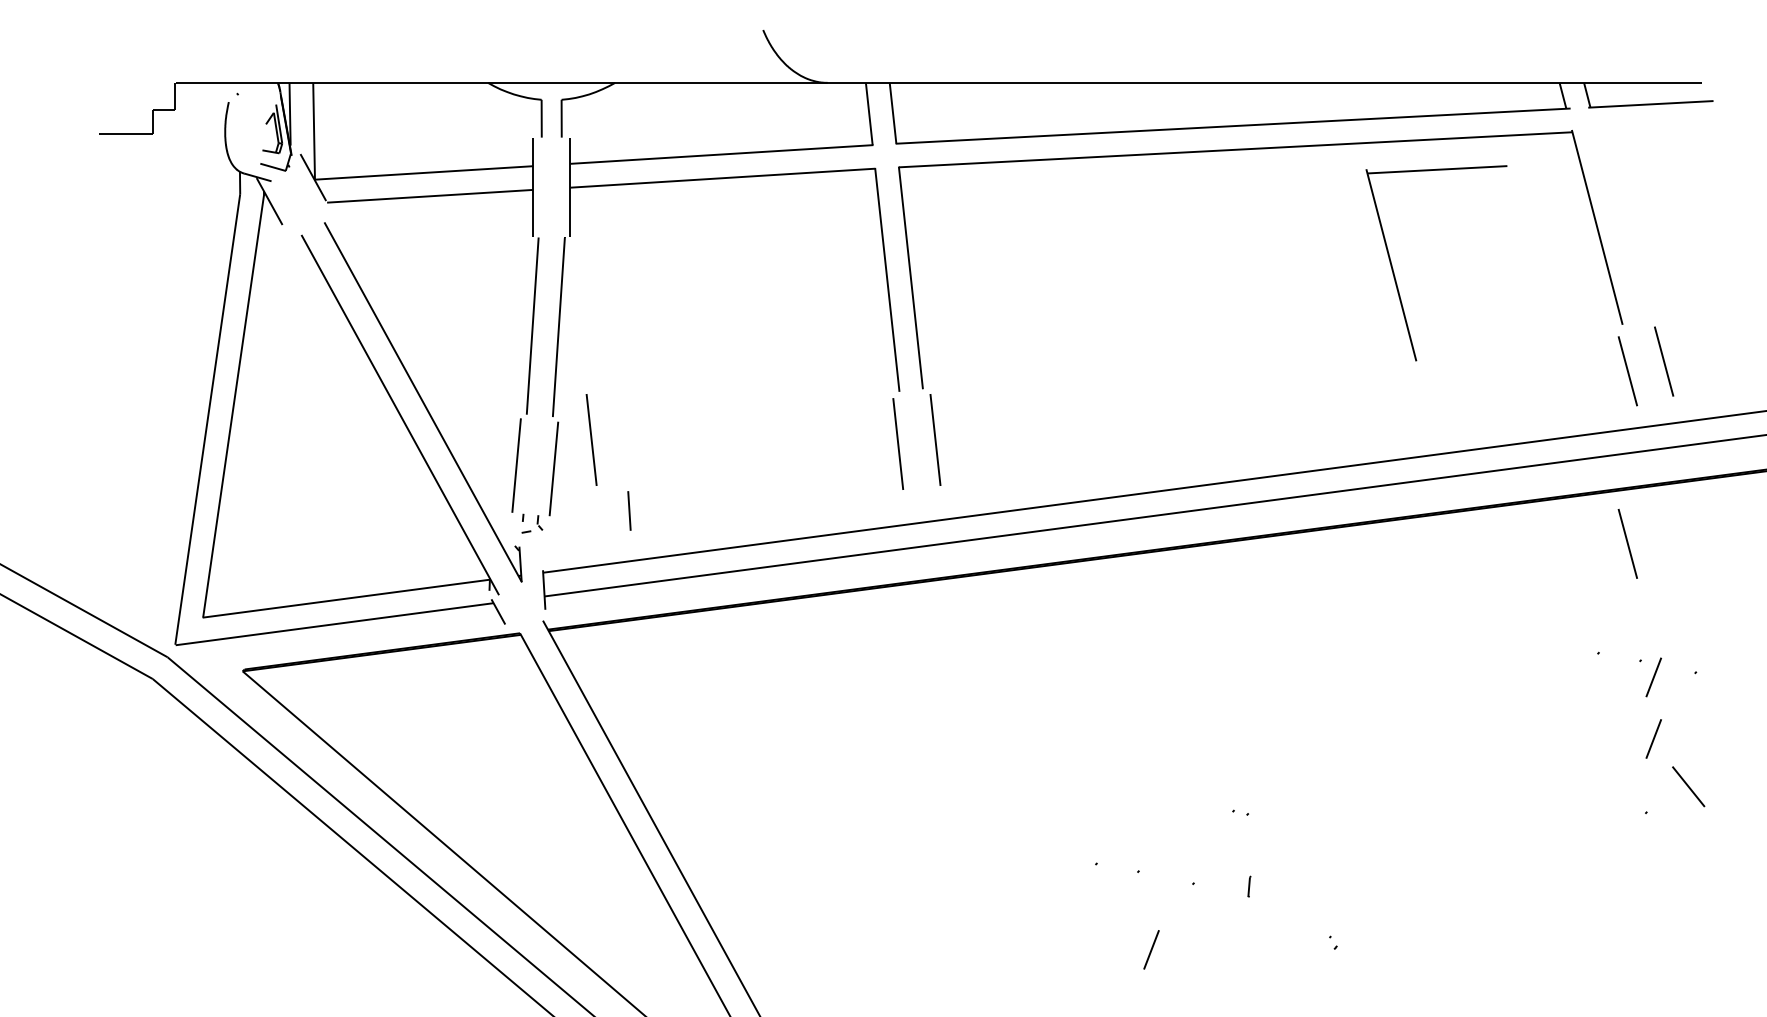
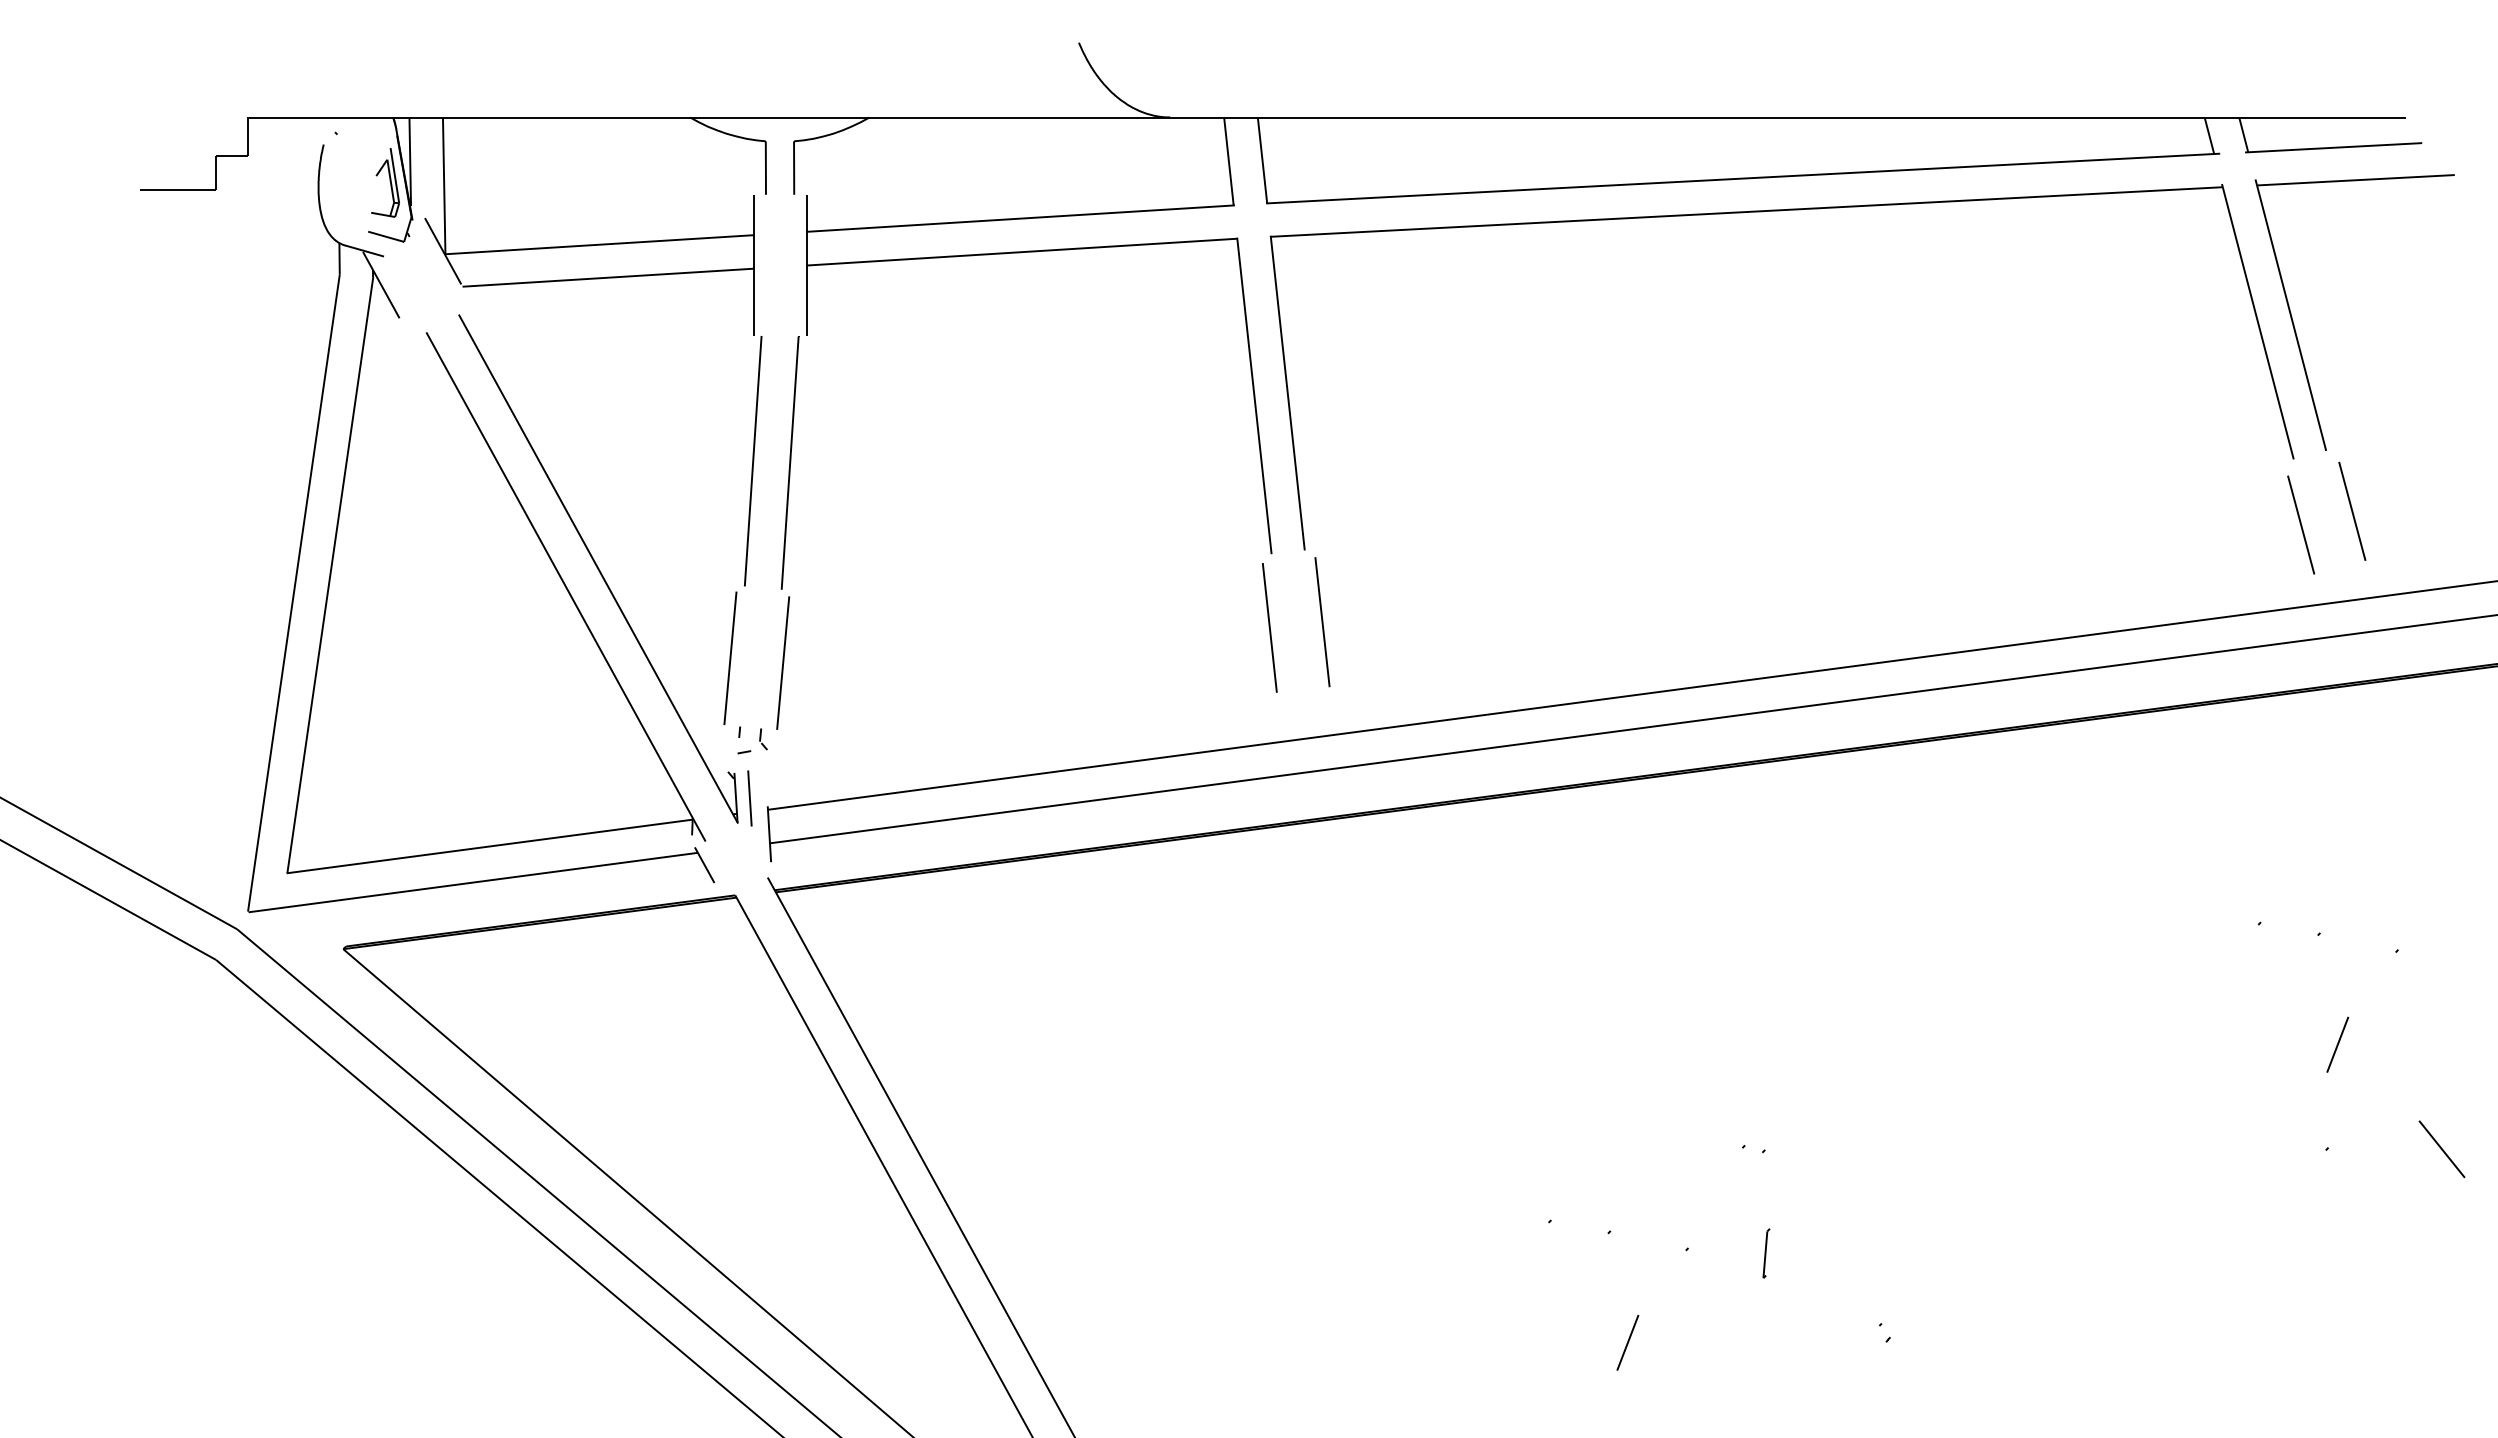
part: (1394, 274) -> (2295, 328), moved
line: (591, 440) -> (836, 622), removed
line: (629, 510) -> (749, 798), moved
line: (1628, 543) -> (2301, 768), removed
line: (1653, 677) -> (2337, 957), removed
line: (1688, 786) -> (2441, 1149), moved
part: (1249, 886) -> (1766, 1253), size x1.67

